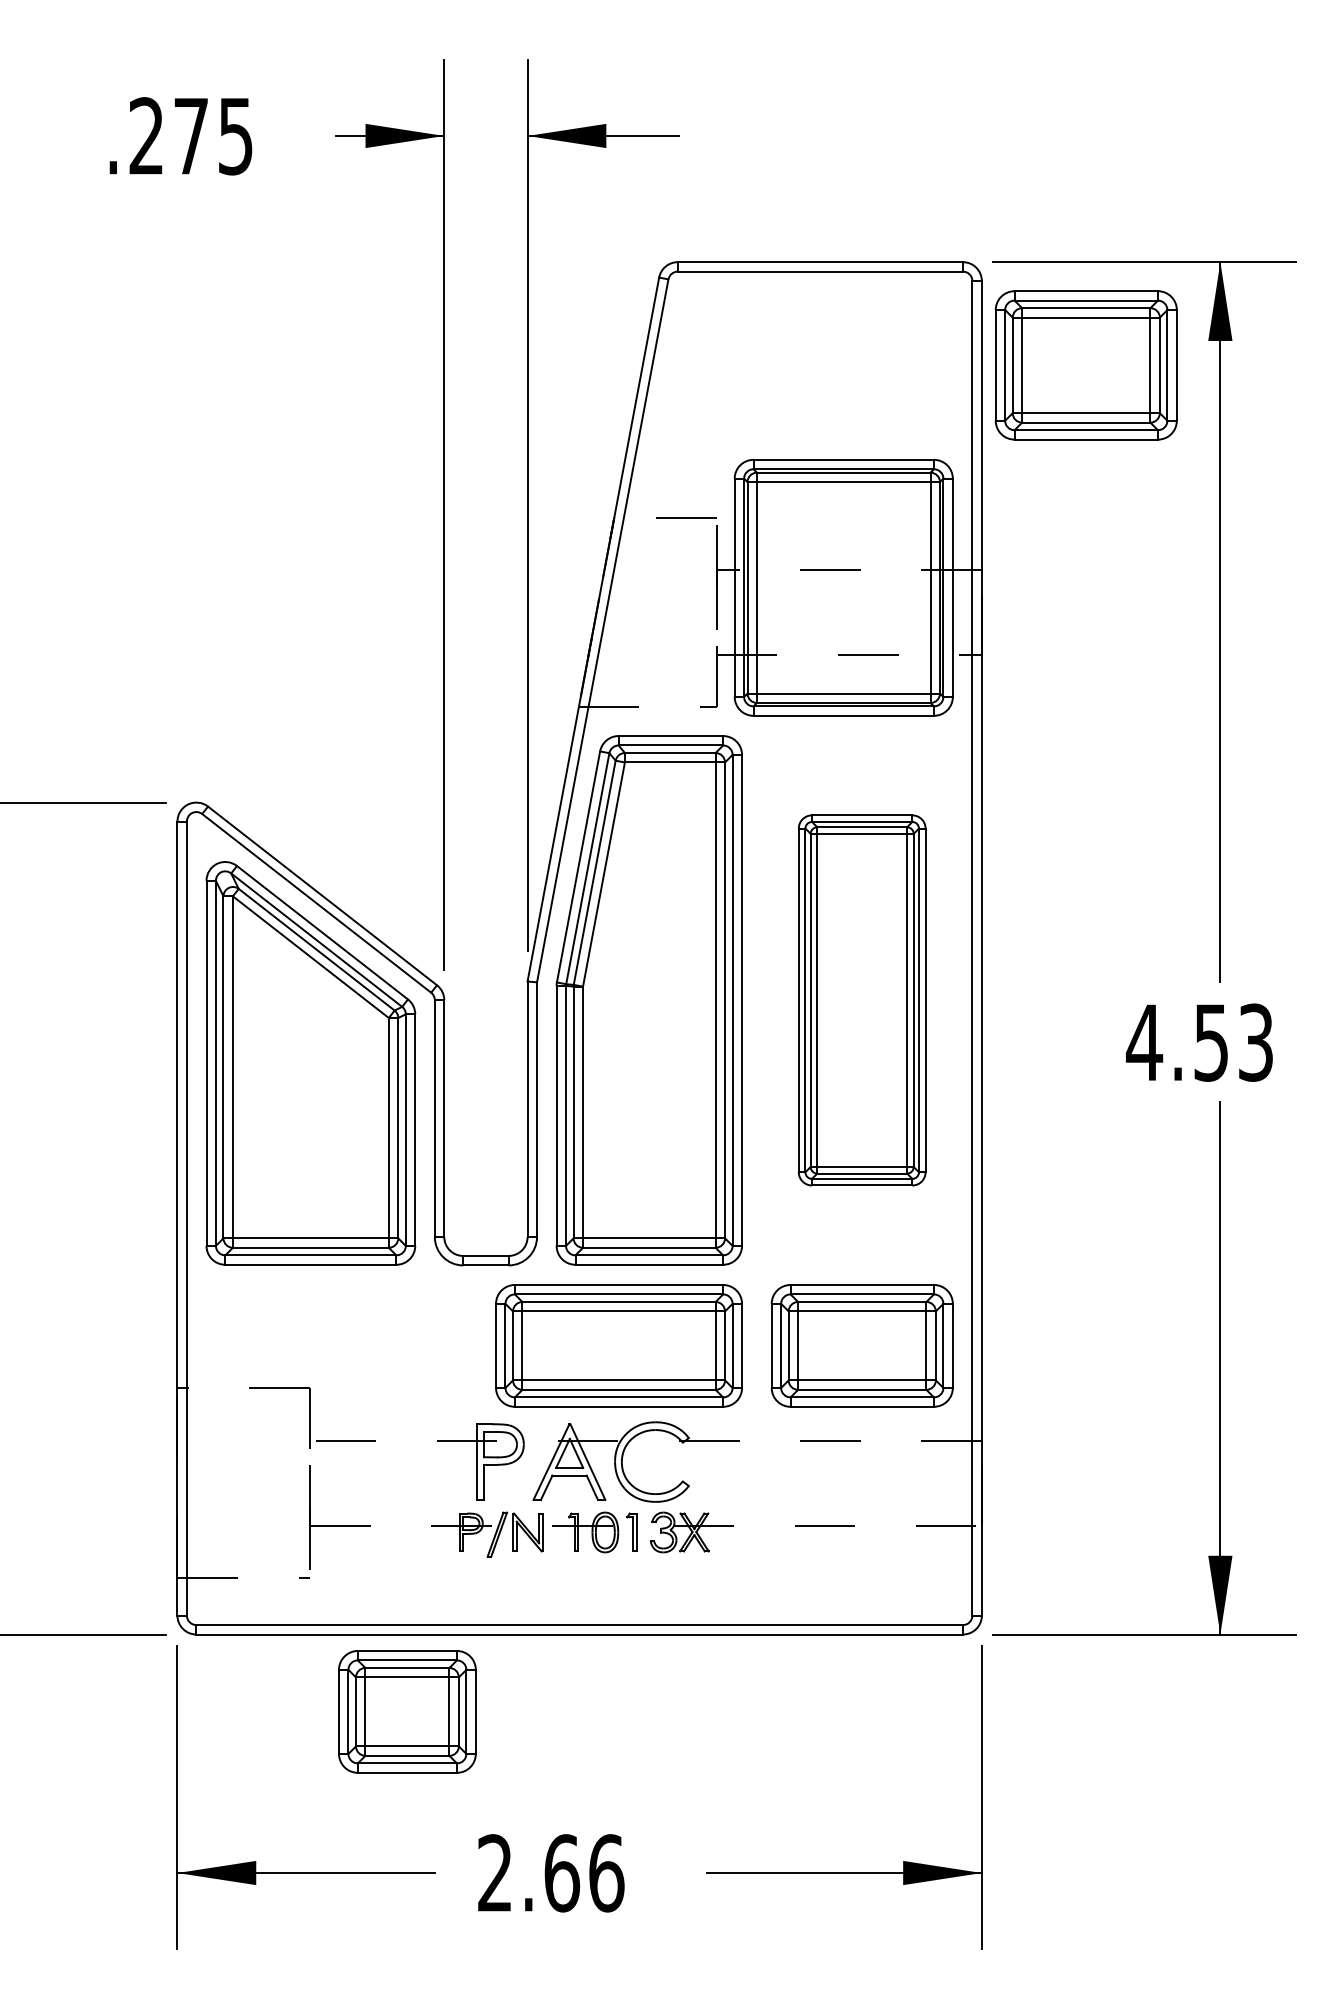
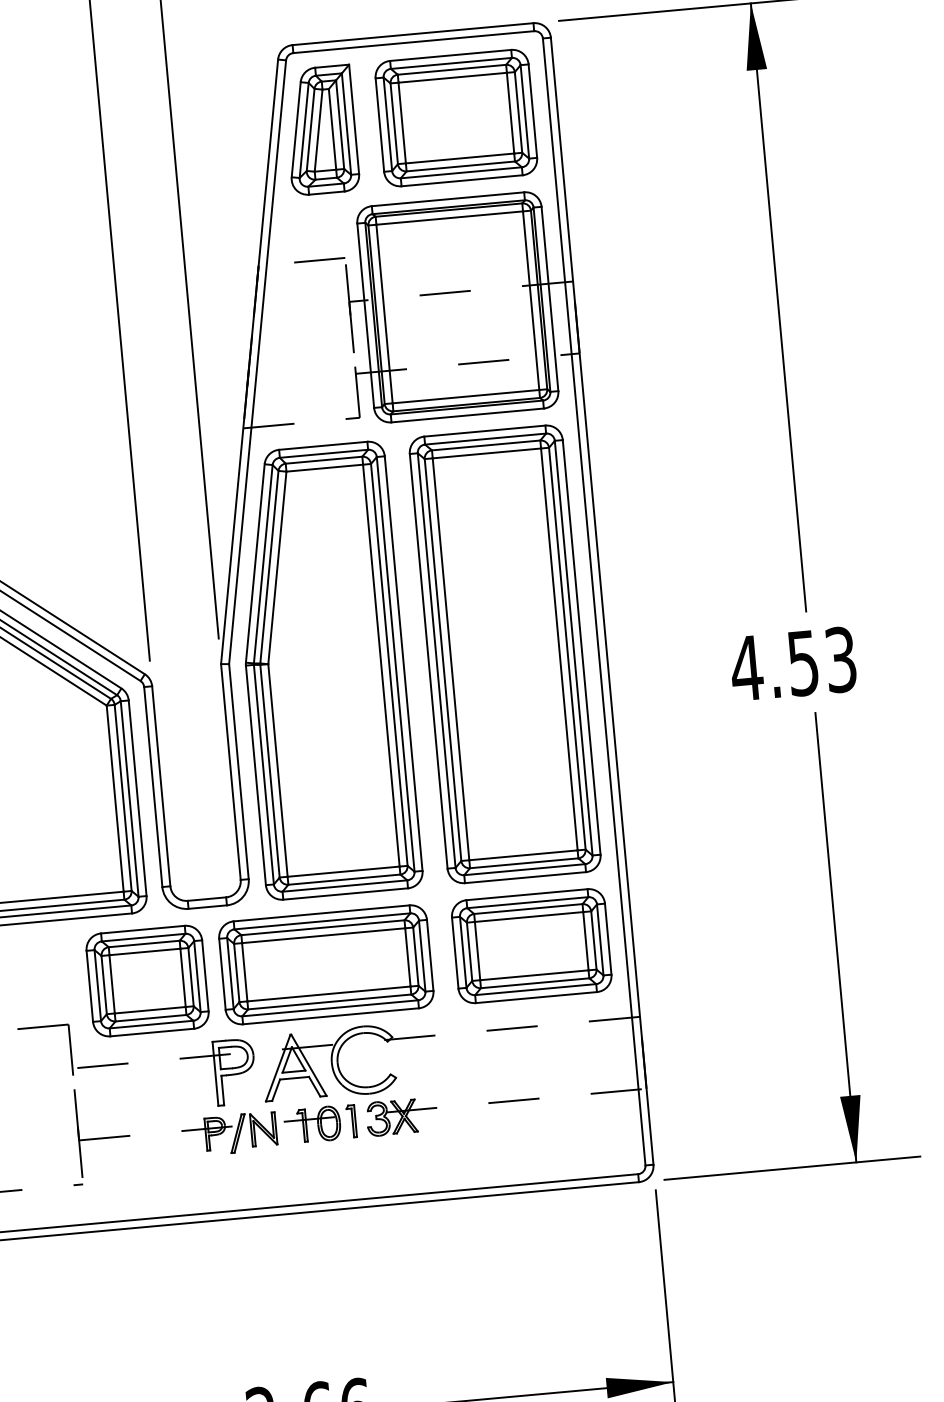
part: (701, 365) -> (320, 130), added
part: (1085, 365) -> (455, 118), moved
part: (861, 1000) -> (504, 654), size x1.43
part: (407, 1711) -> (147, 980), moved

